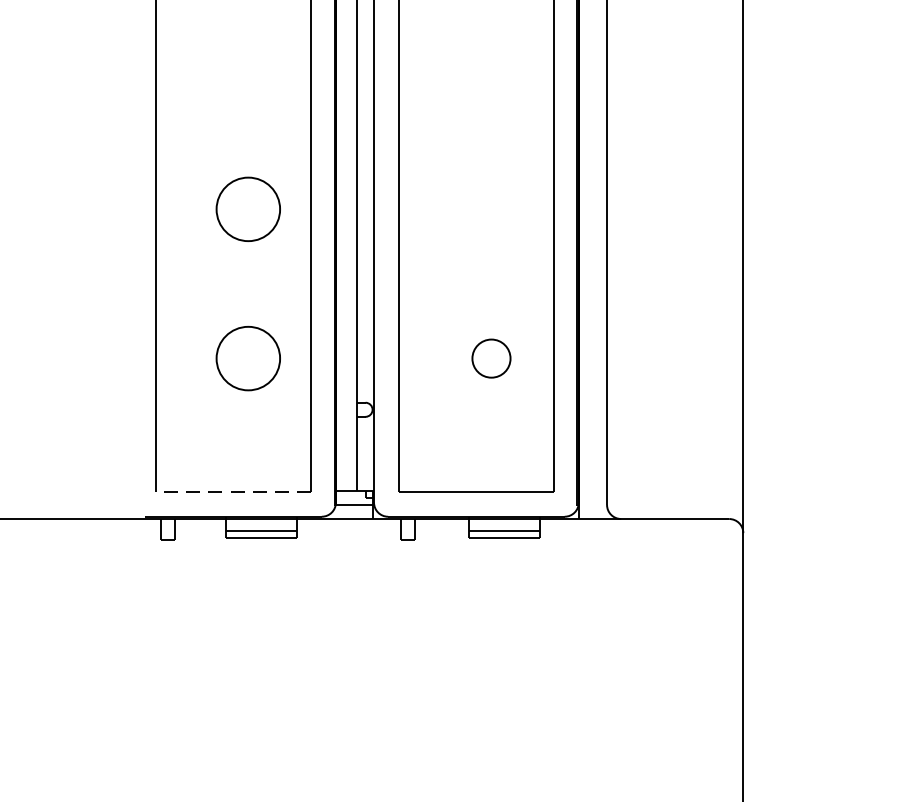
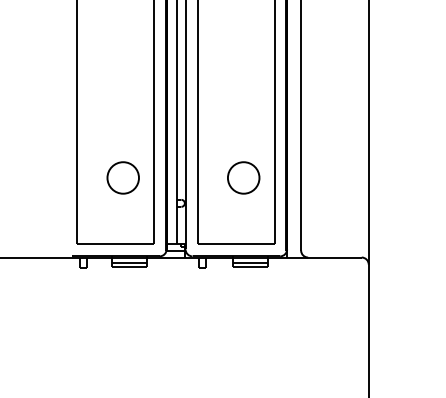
part: (246, 208) -> (122, 103), removed
part: (490, 357) -> (243, 177), size x1.67
line: (232, 492) -> (115, 244), dashed -> solid

